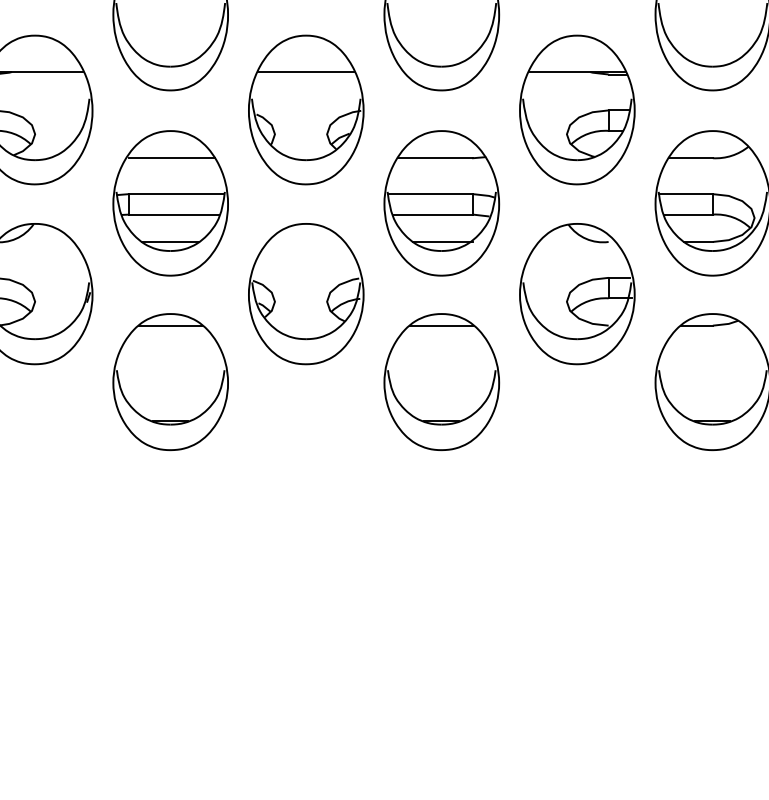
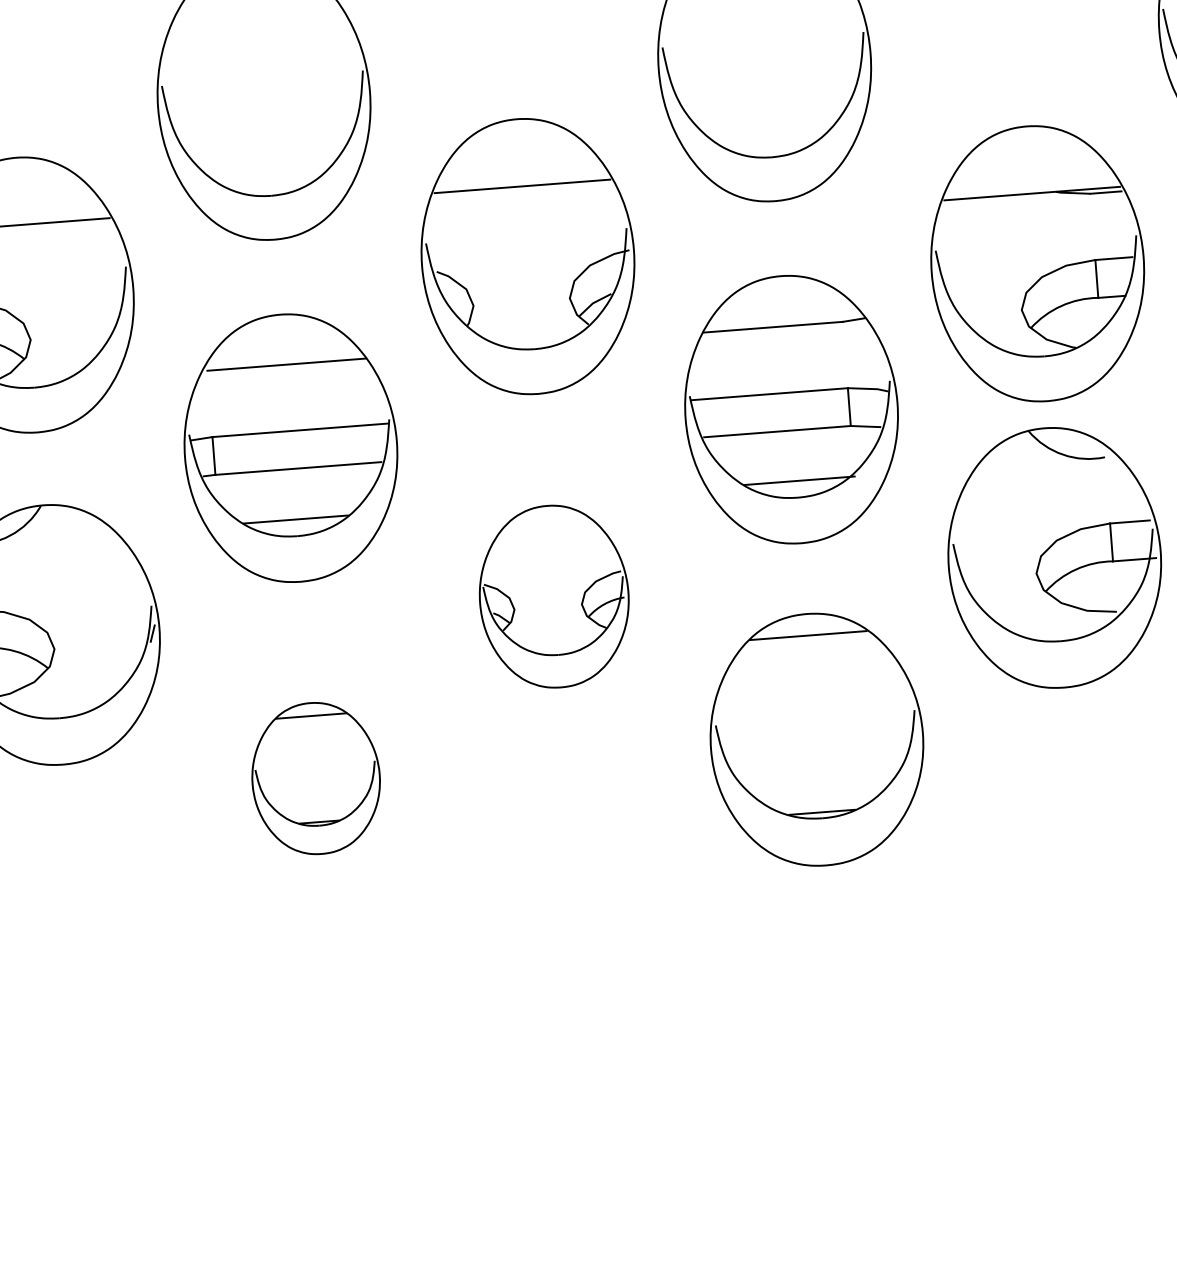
part: (577, 109) -> (1037, 262), moved
part: (306, 294) -> (554, 597), size x0.7
part: (170, 382) -> (315, 779), size x0.6

